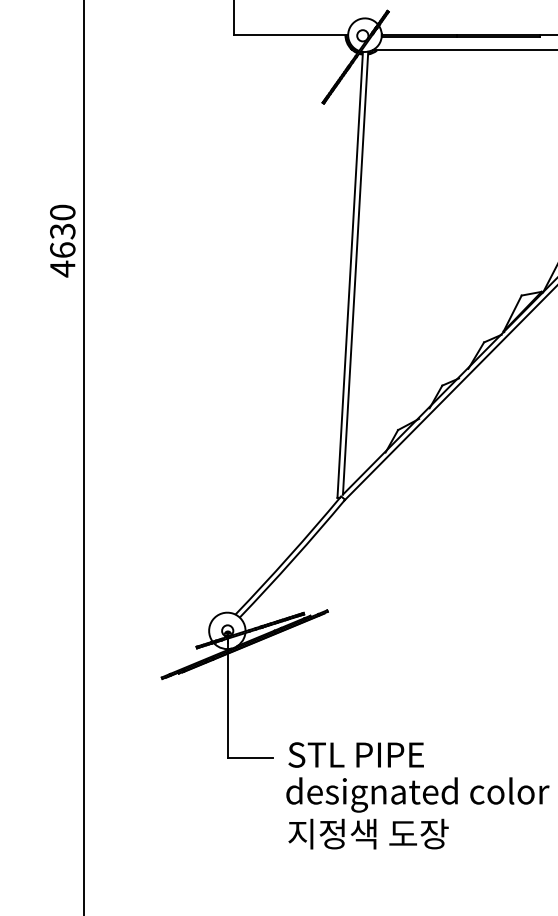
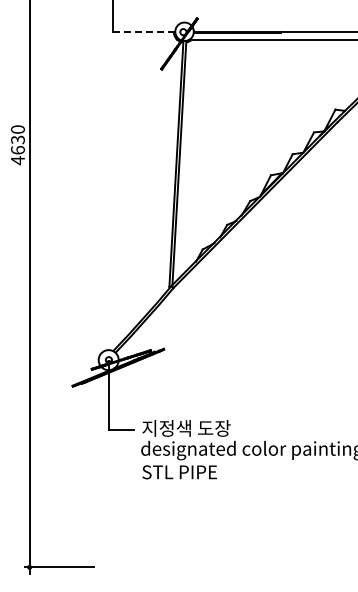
line: (290, 34) -> (143, 31), solid -> dashed
text: (368, 754) -> (186, 428), STL PIPE -> 지정색 도장
text: (368, 832) -> (186, 471), 지정색 도장 -> STL PIPE

